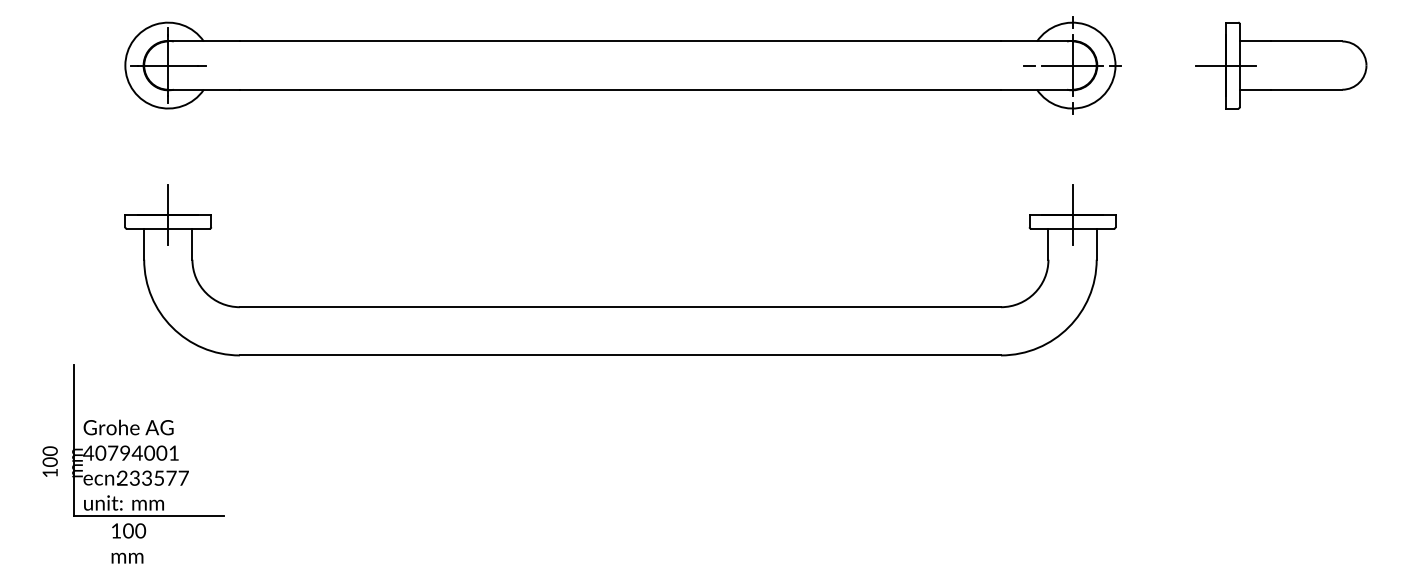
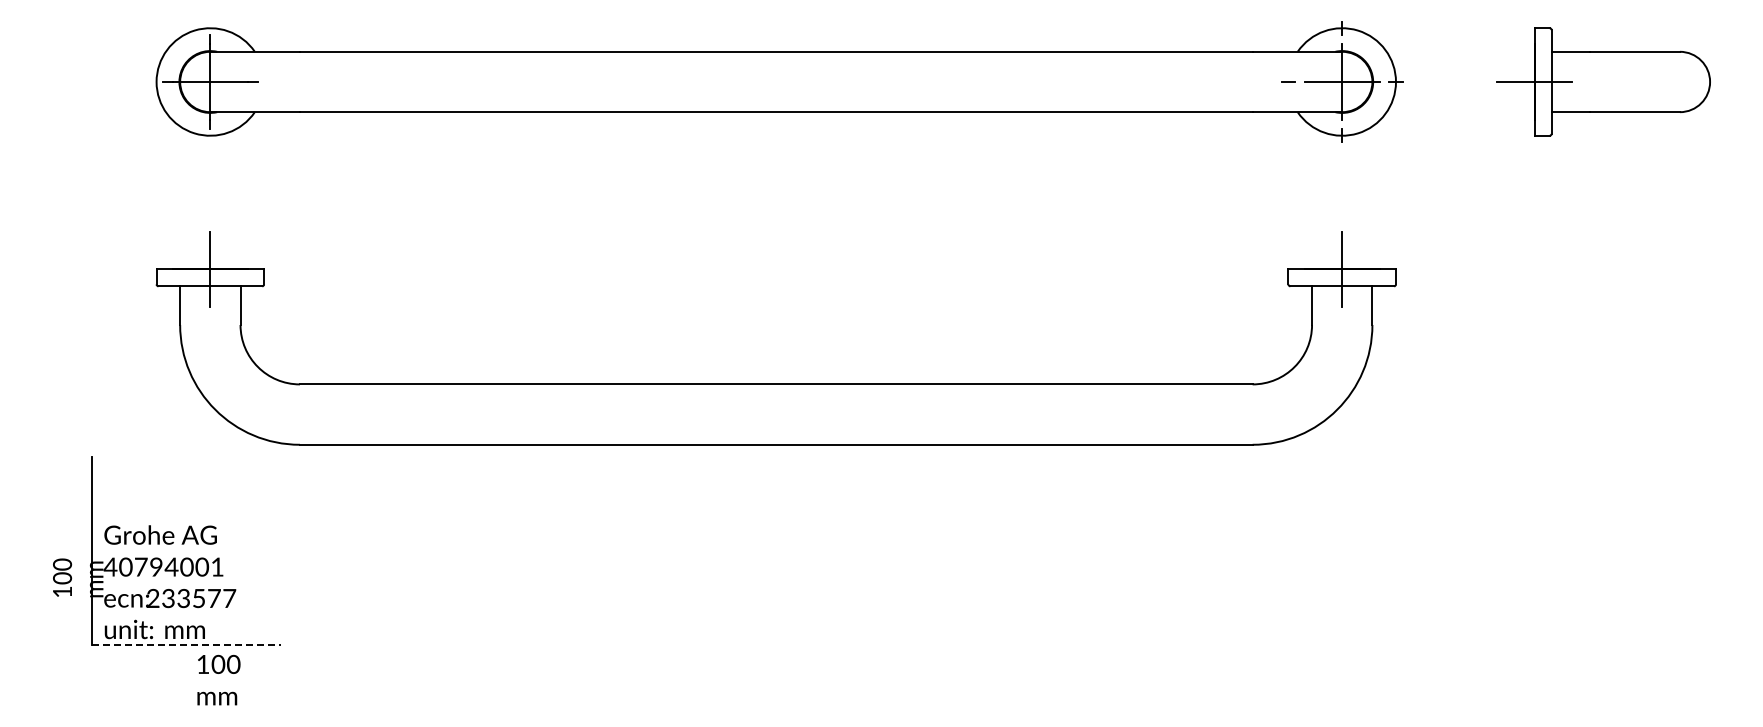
line: (149, 515) -> (186, 645), solid -> dashed
text: (128, 542) -> (218, 679), moved

